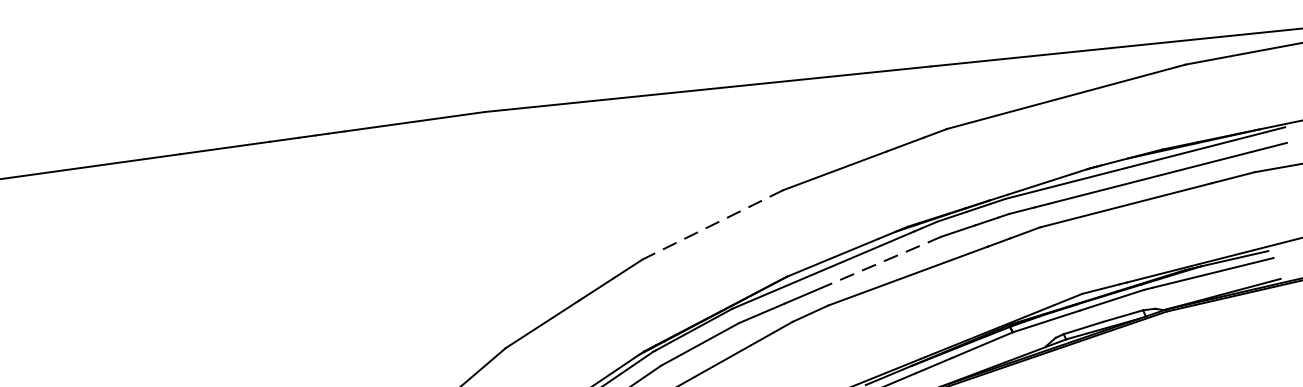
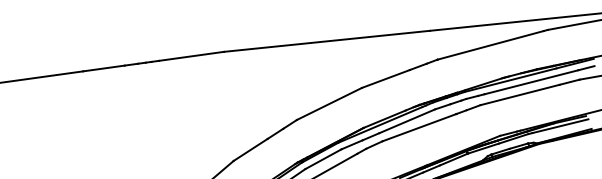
line: (711, 225) -> (328, 104), dashed -> solid
line: (879, 262) -> (406, 121), dashed -> solid

